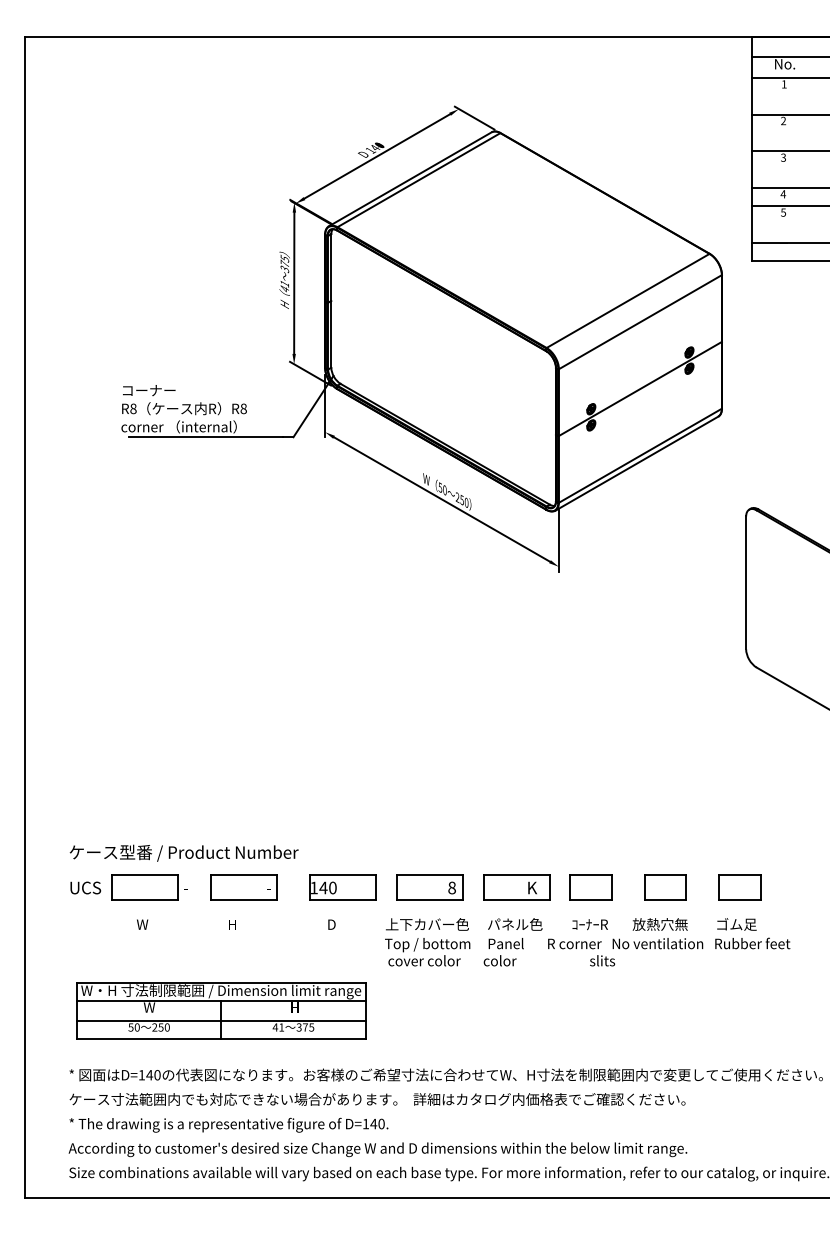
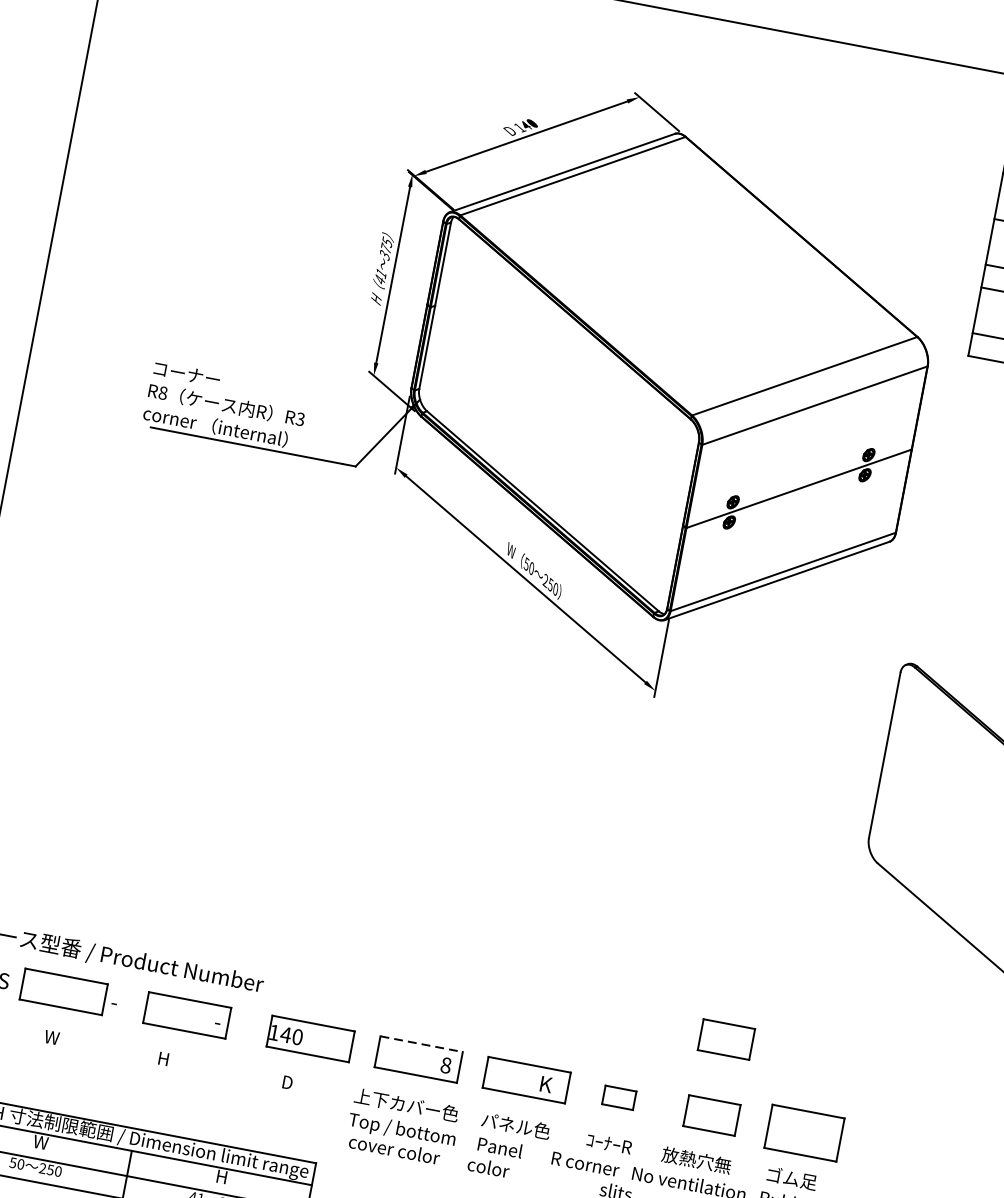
text: (243, 408) -> (300, 418), R8 -> R3
part: (665, 826) -> (726, 1039), added
line: (430, 875) -> (422, 1044), solid -> dashed
part: (590, 887) -> (618, 1097), size x0.6
part: (739, 887) -> (804, 1133), size x1.4

